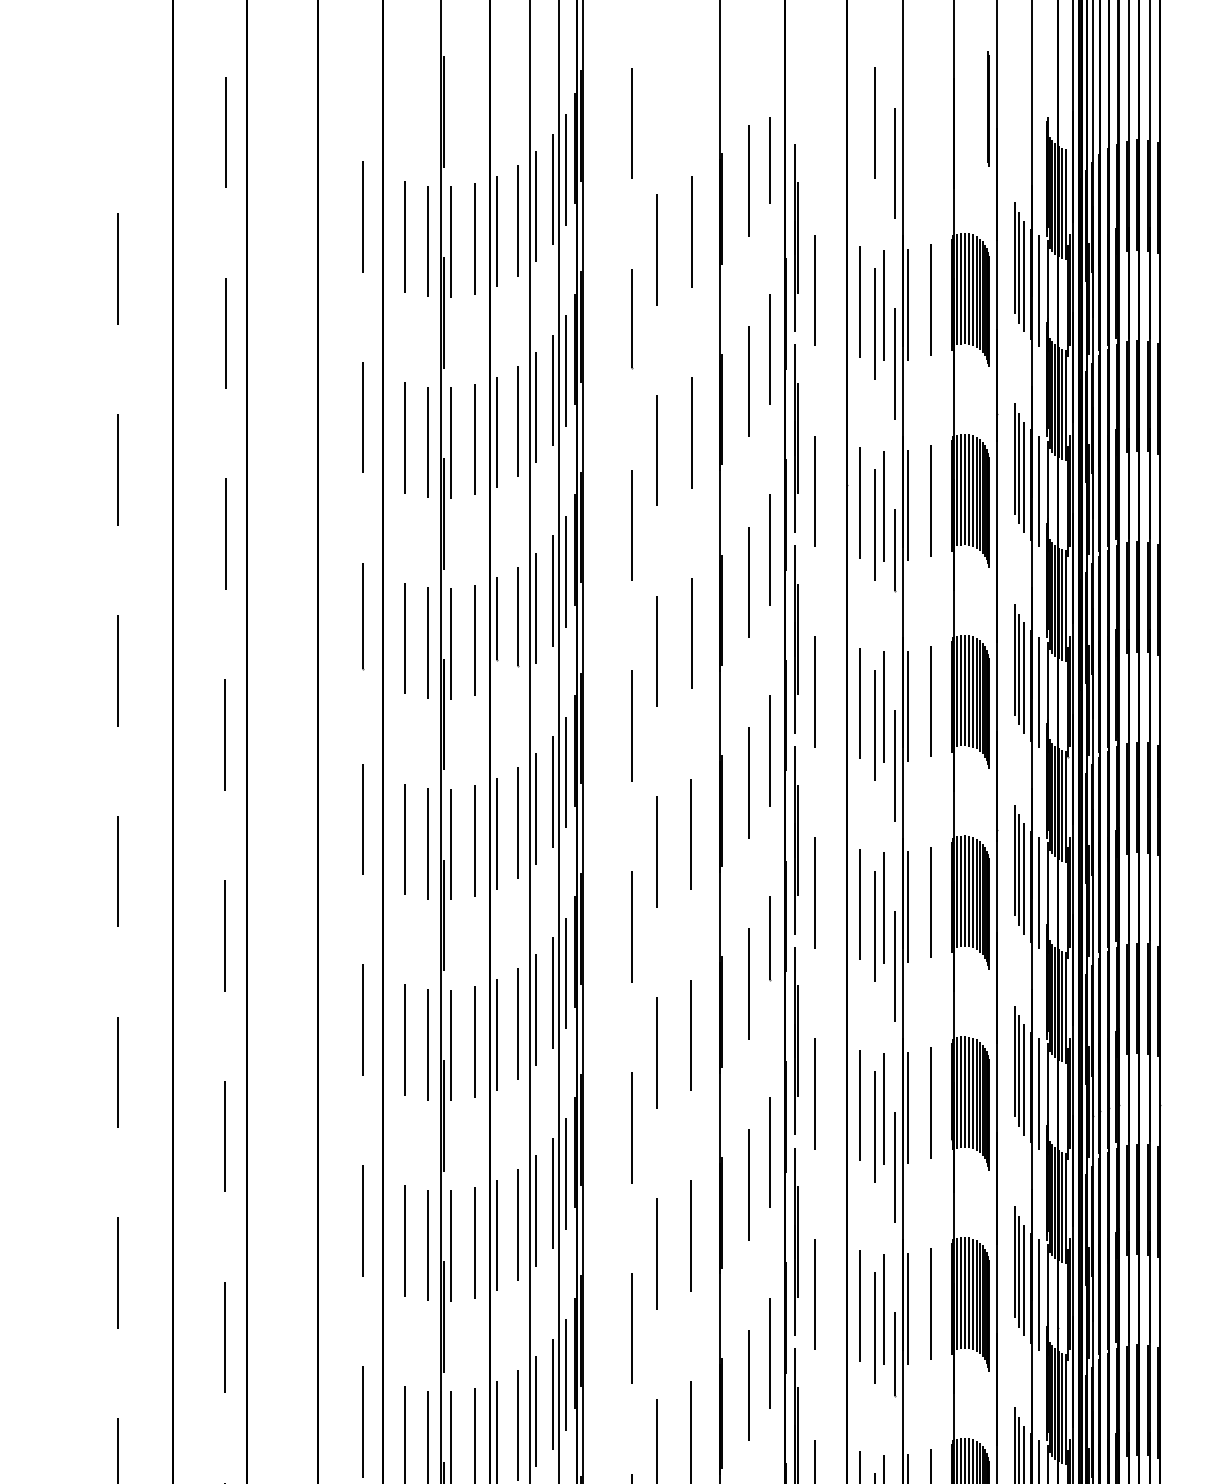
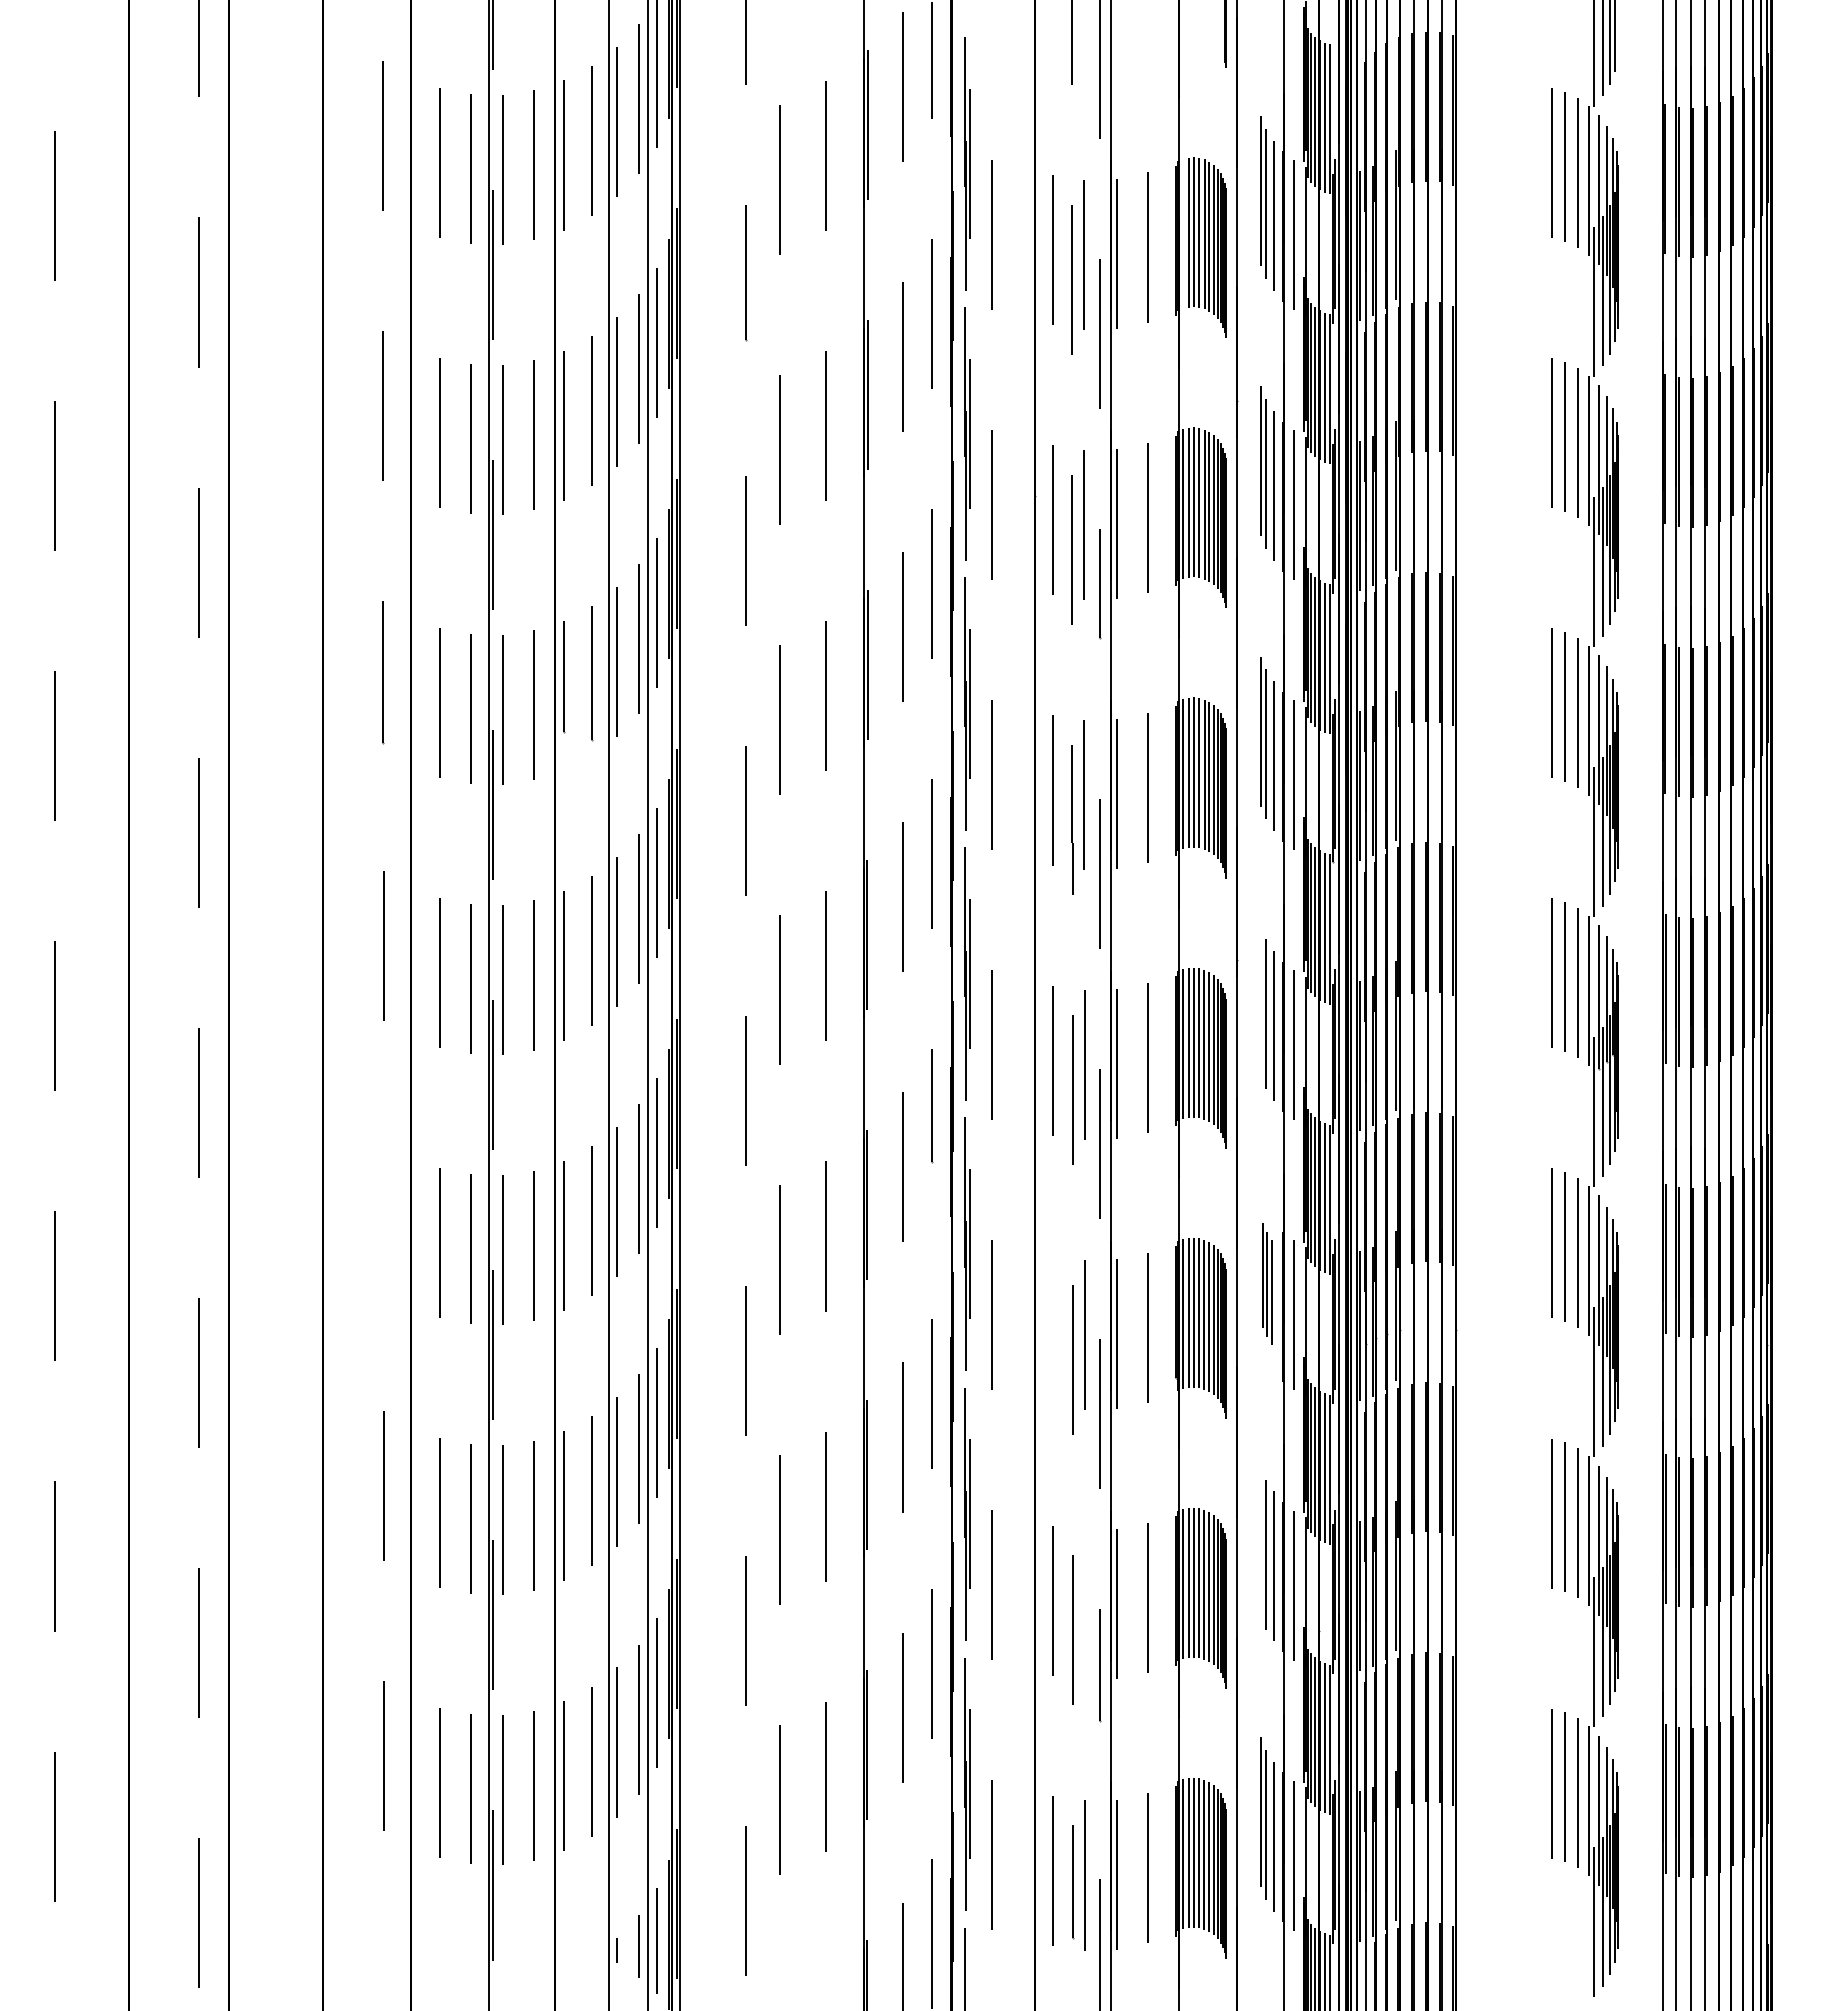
line: (957, 289) -> (1183, 233), removed
line: (1014, 860) -> (1260, 1001), removed
line: (362, 1020) -> (383, 1216), removed
part: (1019, 1070) -> (1267, 1283), size x0.7
line: (859, 1105) -> (1052, 1330), removed
line: (1014, 1262) -> (1260, 1541), removed
line: (883, 1309) -> (1084, 1605), removed

